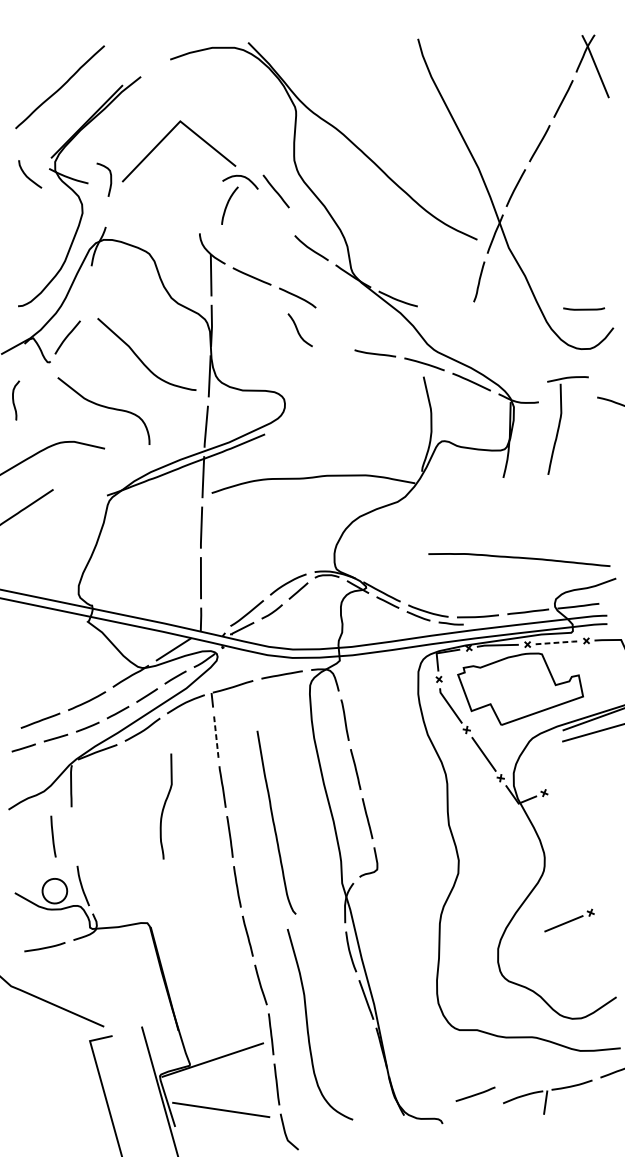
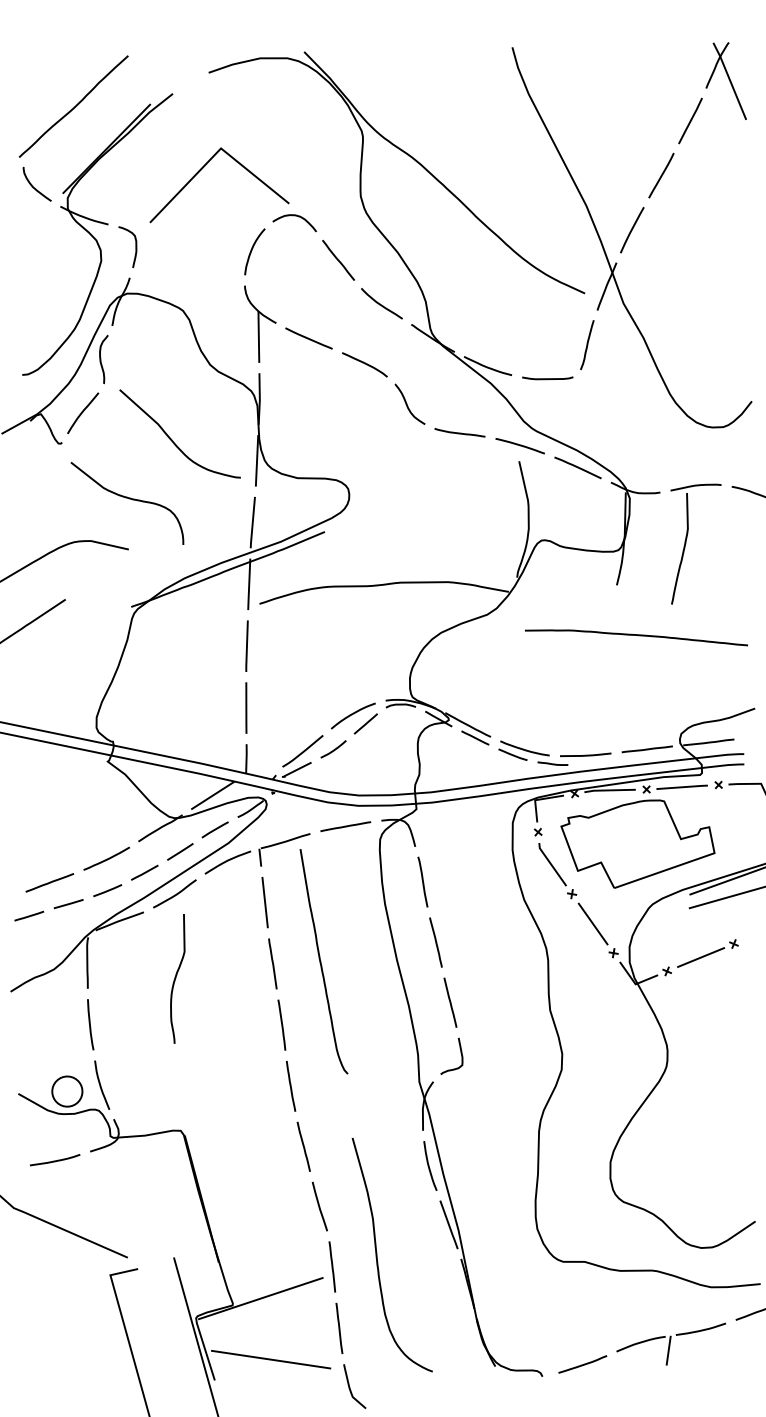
curve: (26, 174) -> (32, 184), moved
curve: (110, 180) -> (135, 247), moved
line: (276, 190) -> (338, 259), moved
curve: (228, 204) -> (252, 250), moved
curve: (583, 309) -> (547, 378), moved
curve: (298, 329) -> (407, 403), moved
curve: (14, 400) -> (101, 359), moved
part: (560, 425) -> (686, 543), moved
curve: (519, 558) -> (636, 635), moved
line: (557, 642) -> (683, 787), dashed -> solid
line: (216, 736) -> (265, 902), dashed -> solid
curve: (165, 806) -> (176, 978), moved
curve: (274, 822) -> (321, 961), moved
line: (53, 836) -> (90, 1024), moved
part: (569, 920) -> (707, 953), moved
line: (475, 1094) -> (582, 1364), moved

